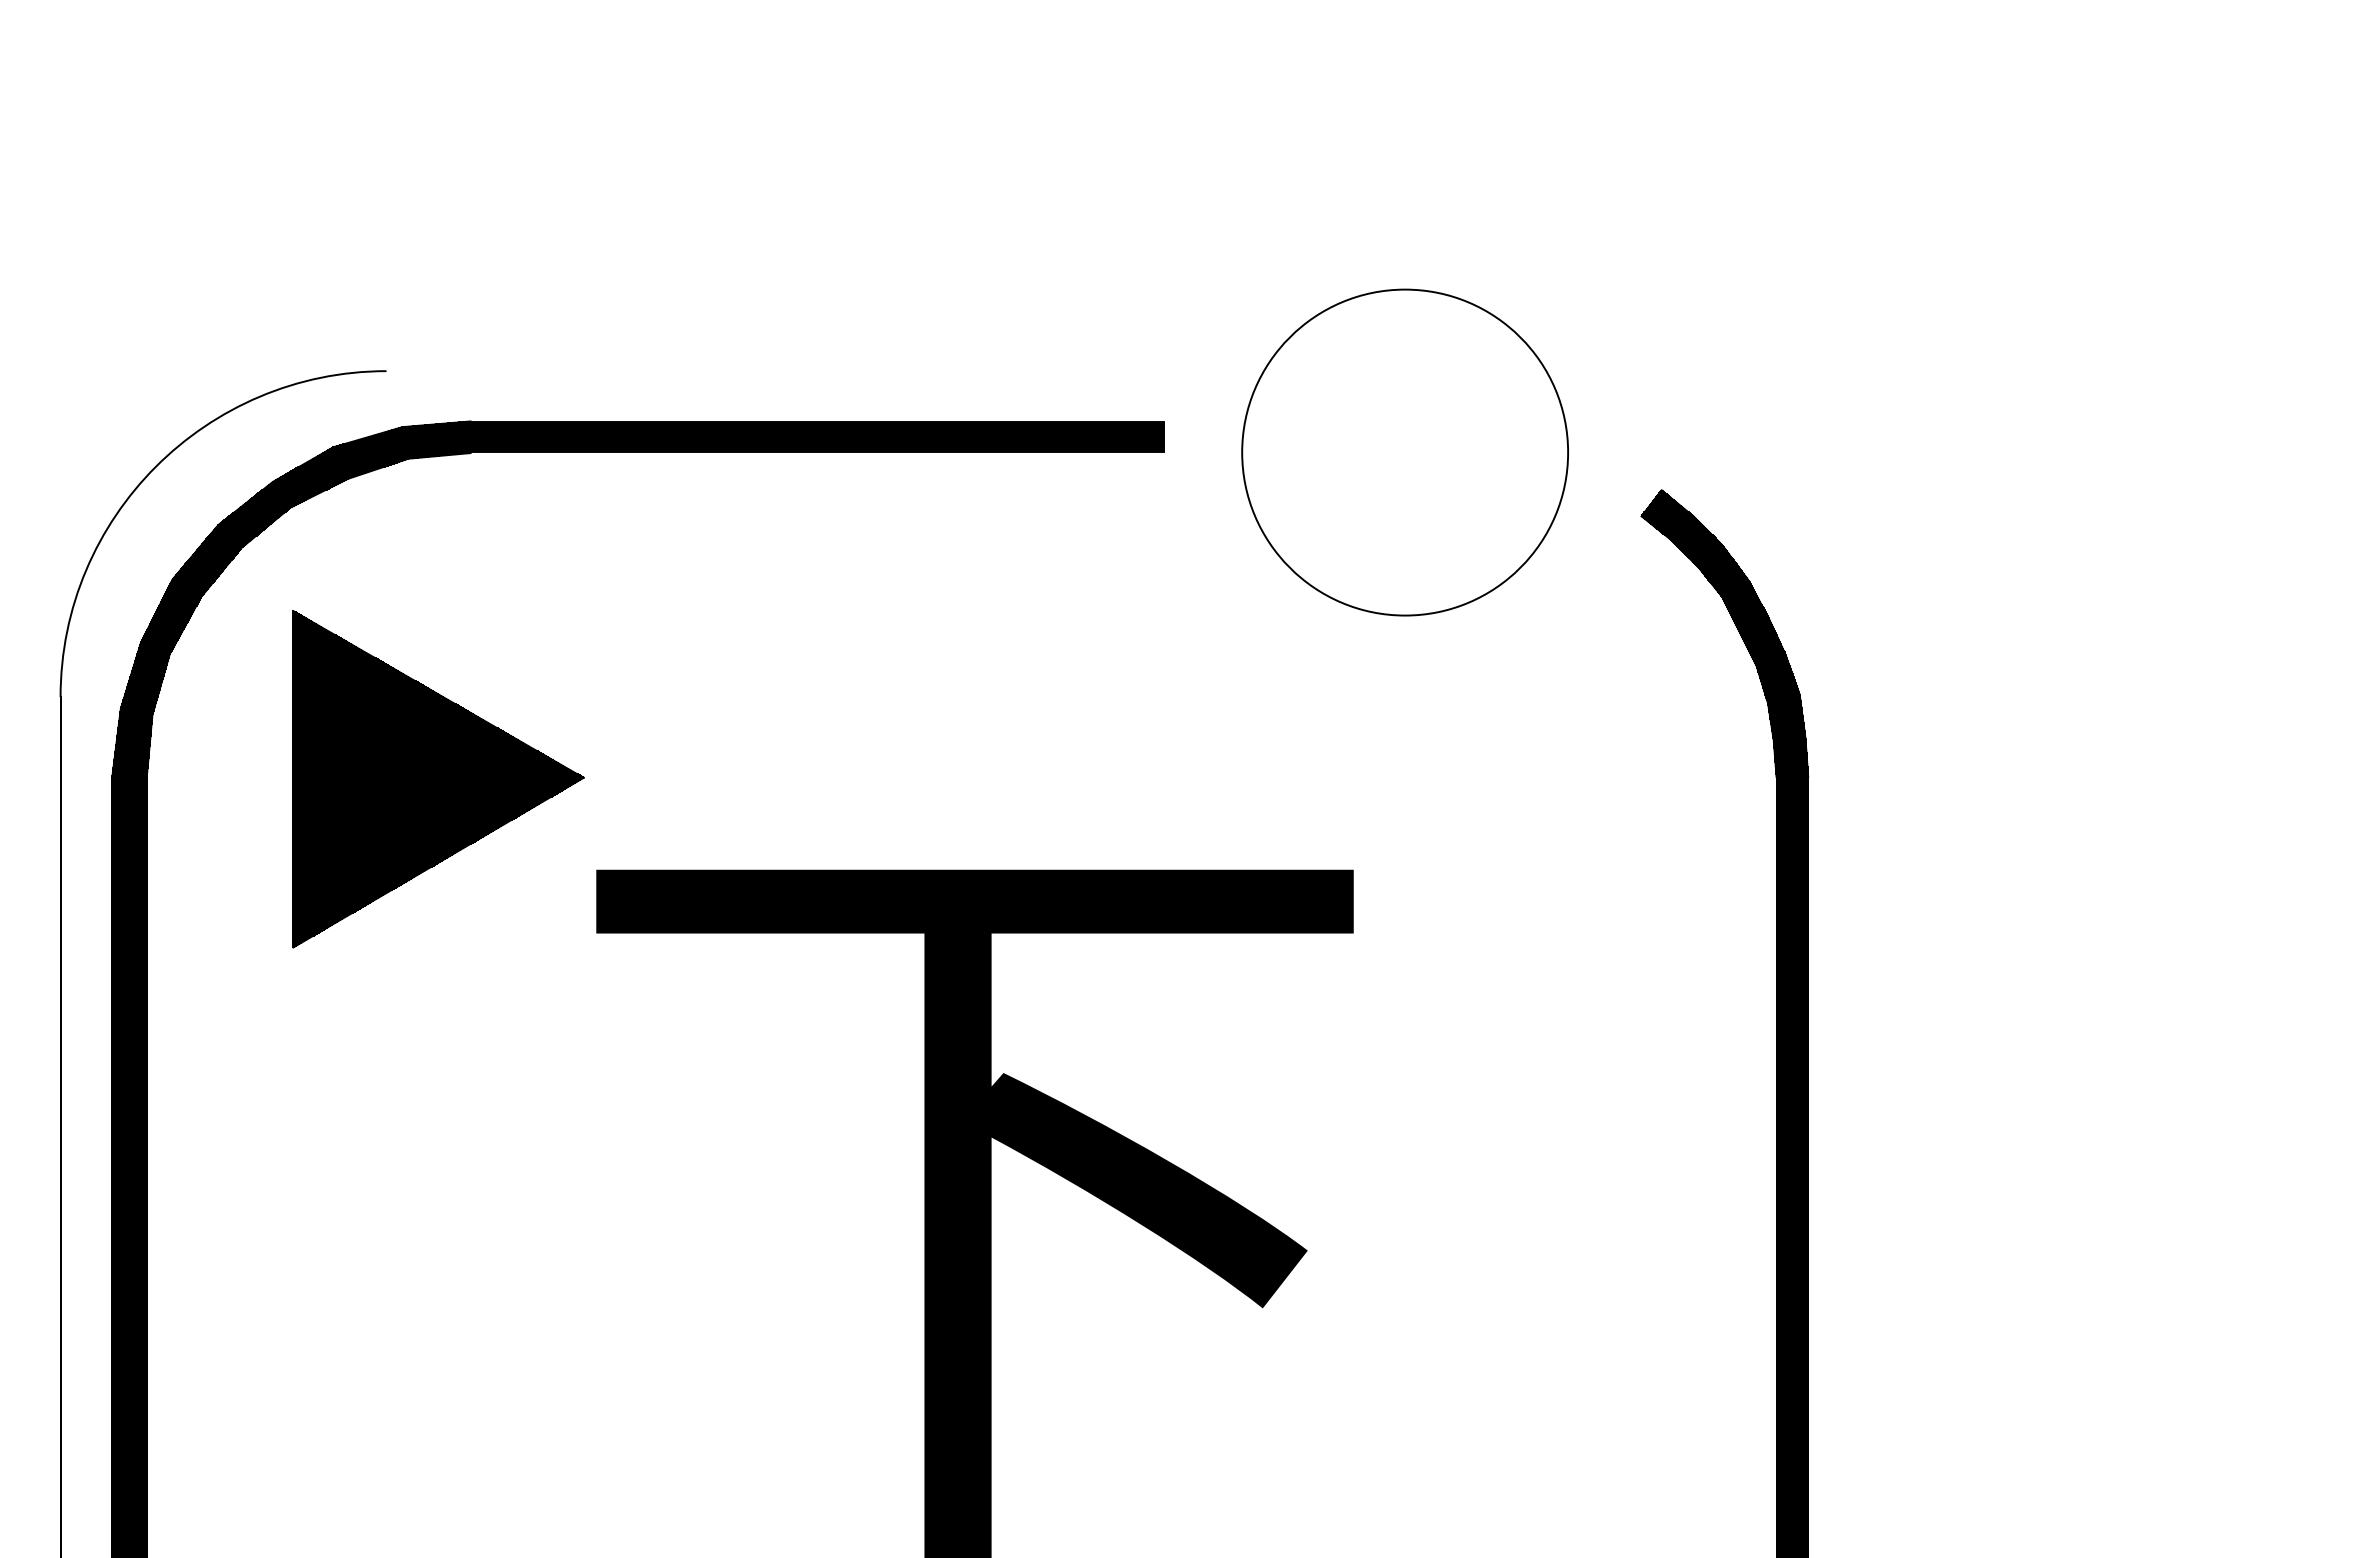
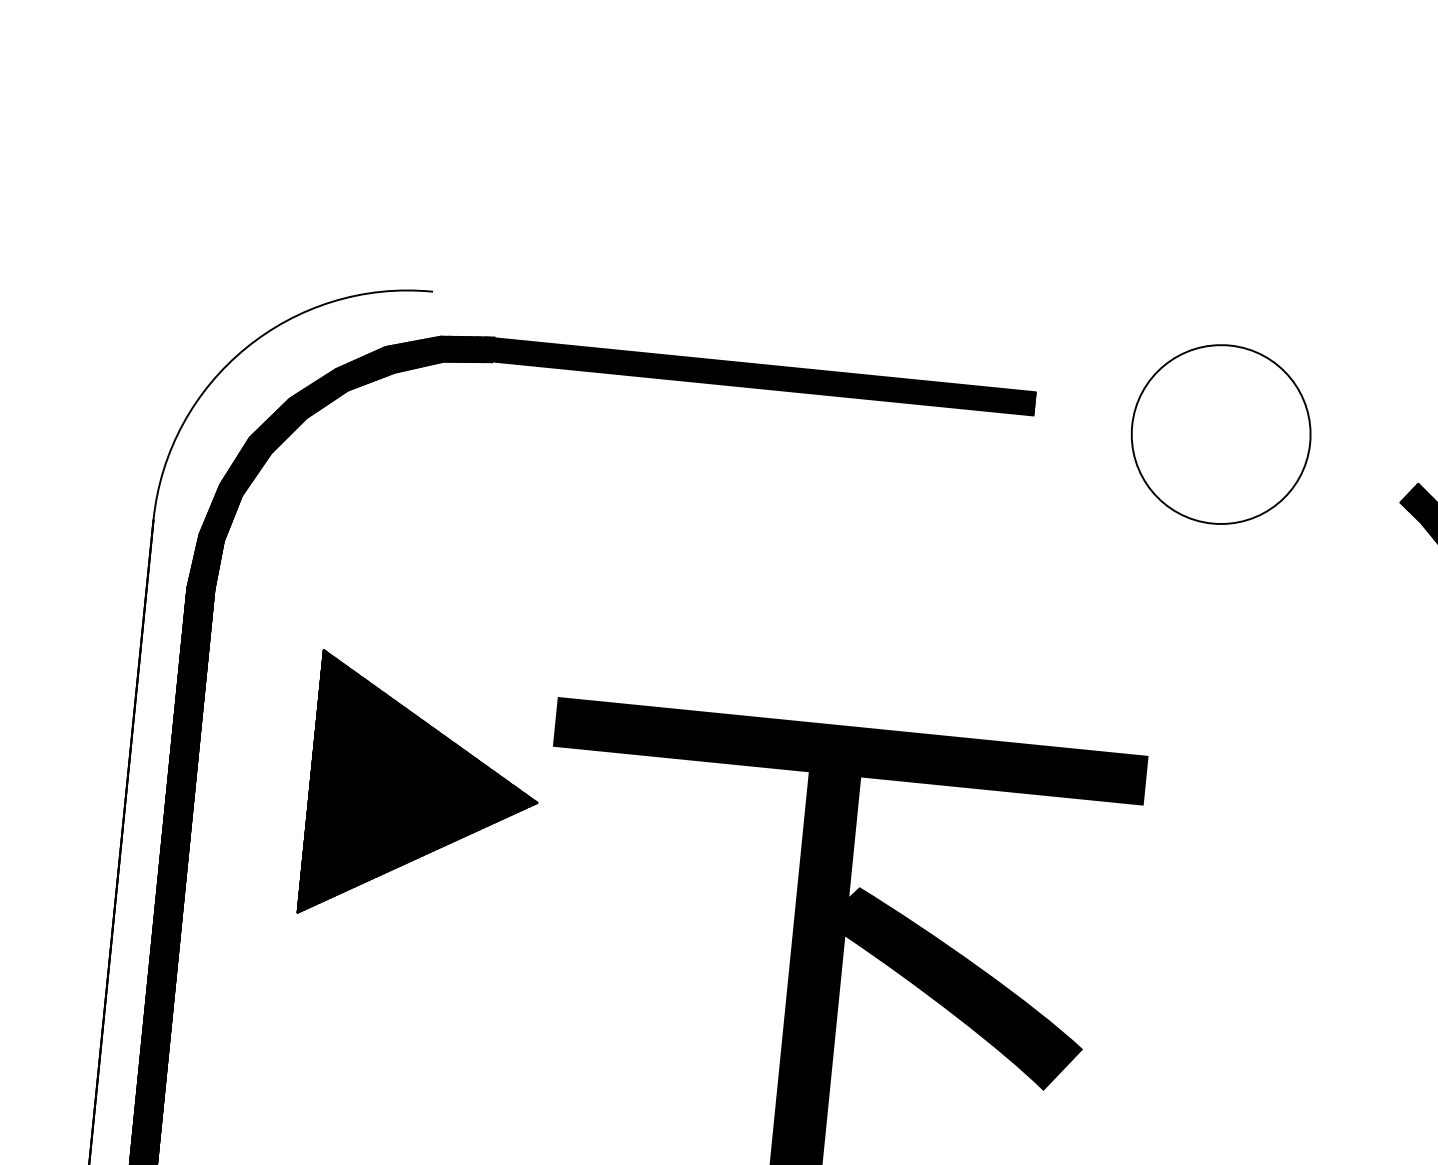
circle: (1405, 452) -> (1221, 434), size x0.7
part: (438, 779) -> (423, 792), moved

